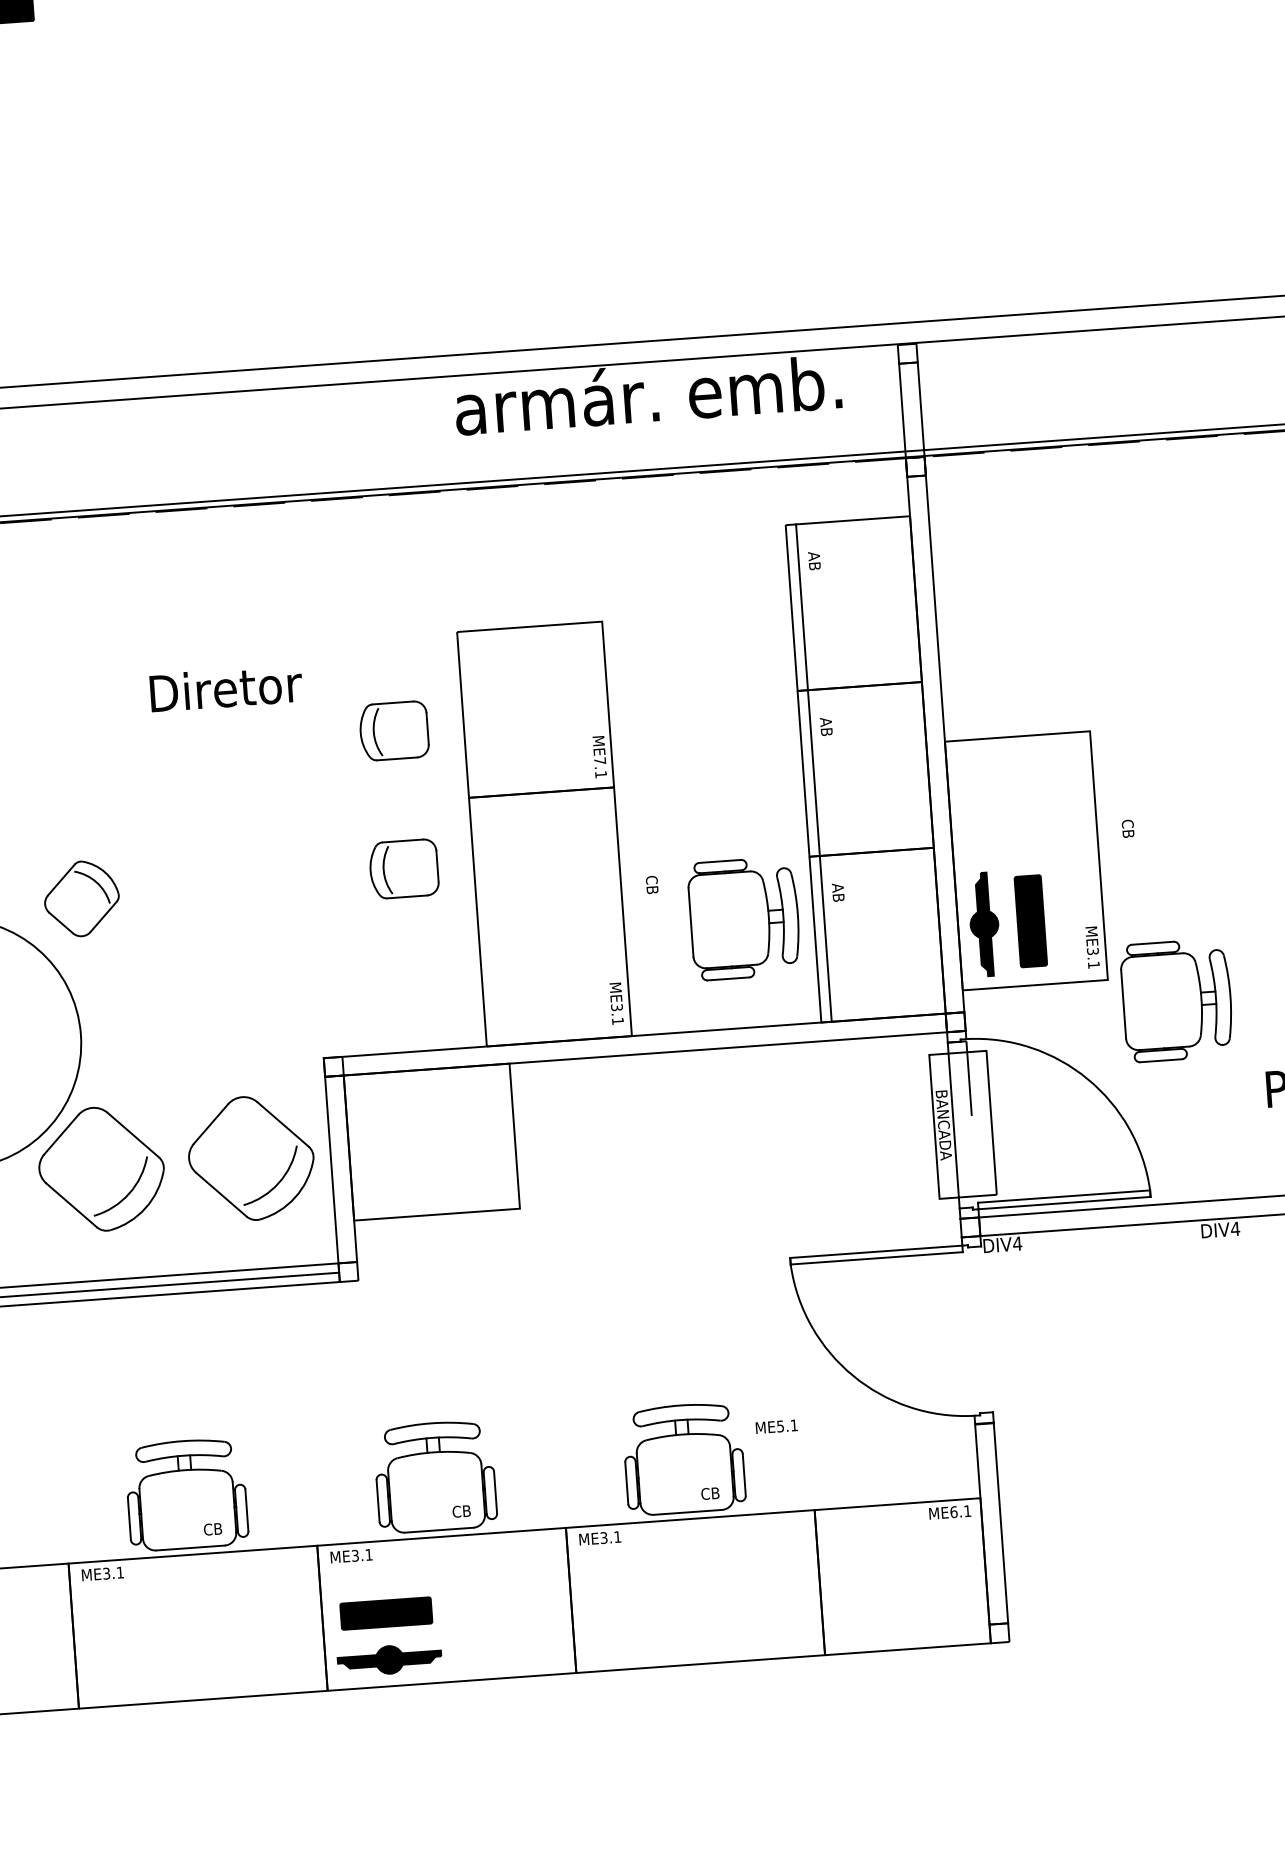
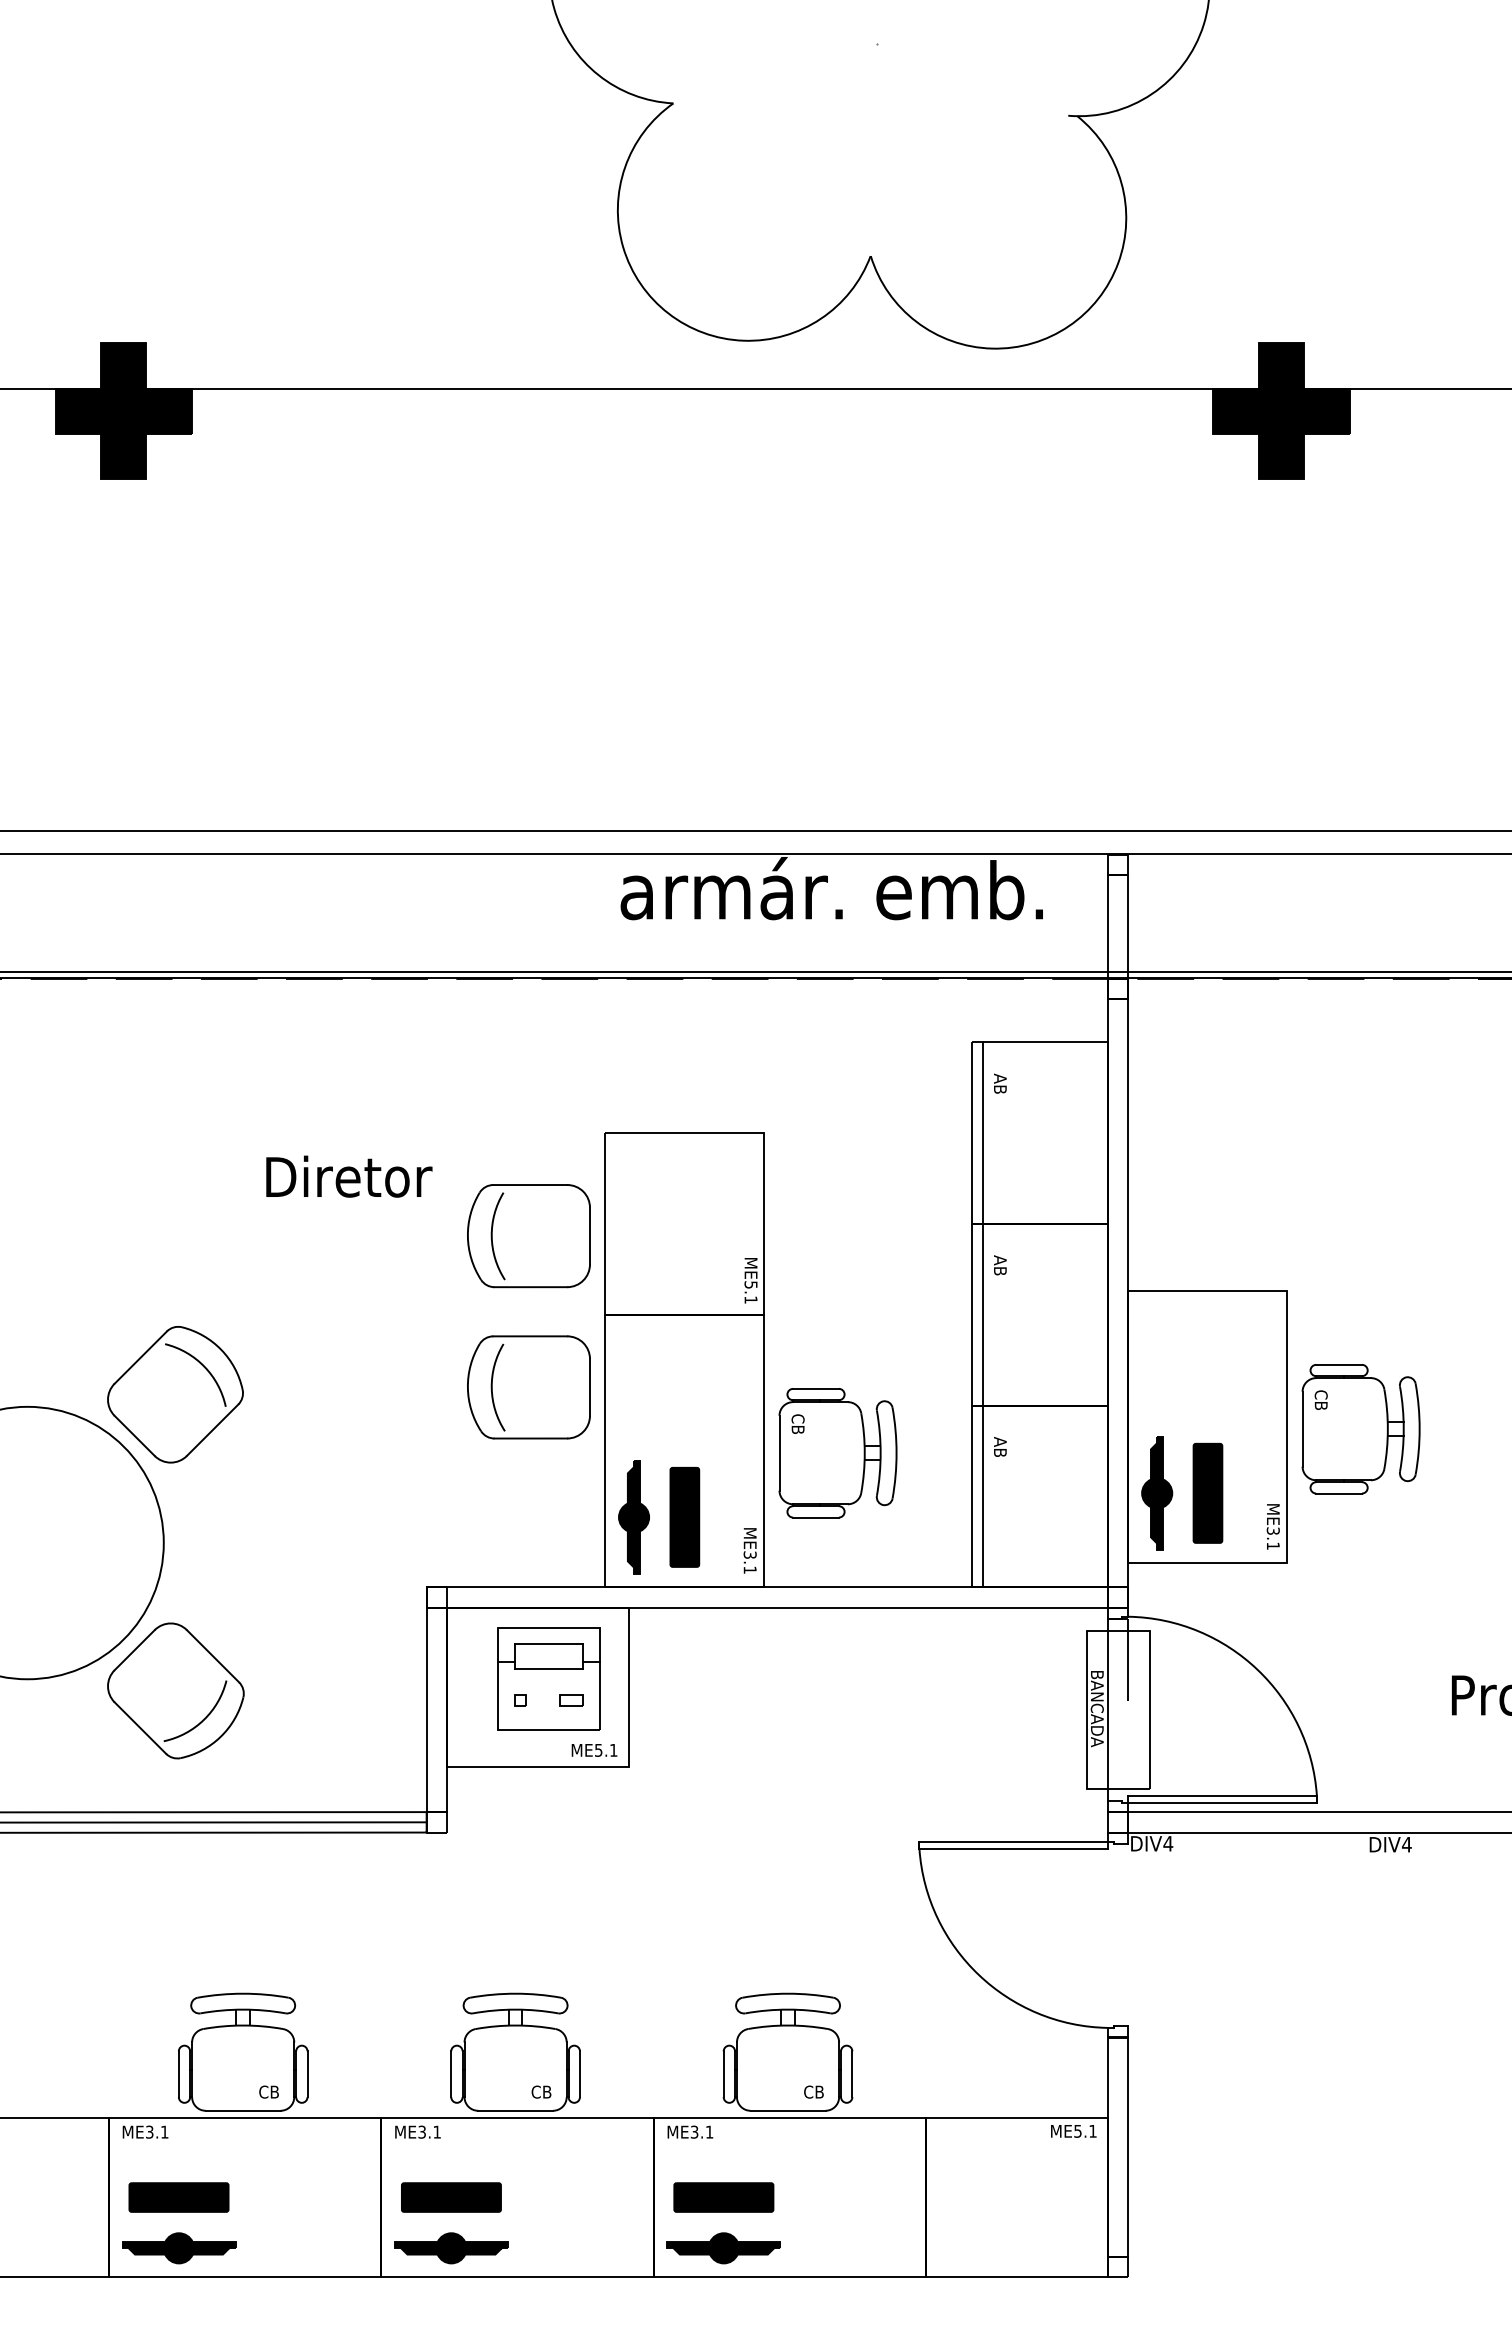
part: (393, 731) -> (528, 1236), size x1.67
text: (599, 760) -> (750, 1284), ME7.1 -> ME5.1
part: (403, 869) -> (528, 1387), size x1.67
part: (81, 898) -> (175, 1394), size x1.67
part: (743, 919) -> (837, 1453), moved
part: (522, 979) -> (649, 1517), added
part: (1176, 1000) -> (1360, 1429), moved
part: (440, 1133) -> (548, 1678), added
part: (250, 1158) -> (339, 1690), removed
text: (776, 1426) -> (594, 1750), moved
text: (953, 1511) -> (1077, 2130), ME6.1 -> ME5.1
part: (636, 1627) -> (723, 2232), added
part: (140, 1663) -> (179, 2232), added

